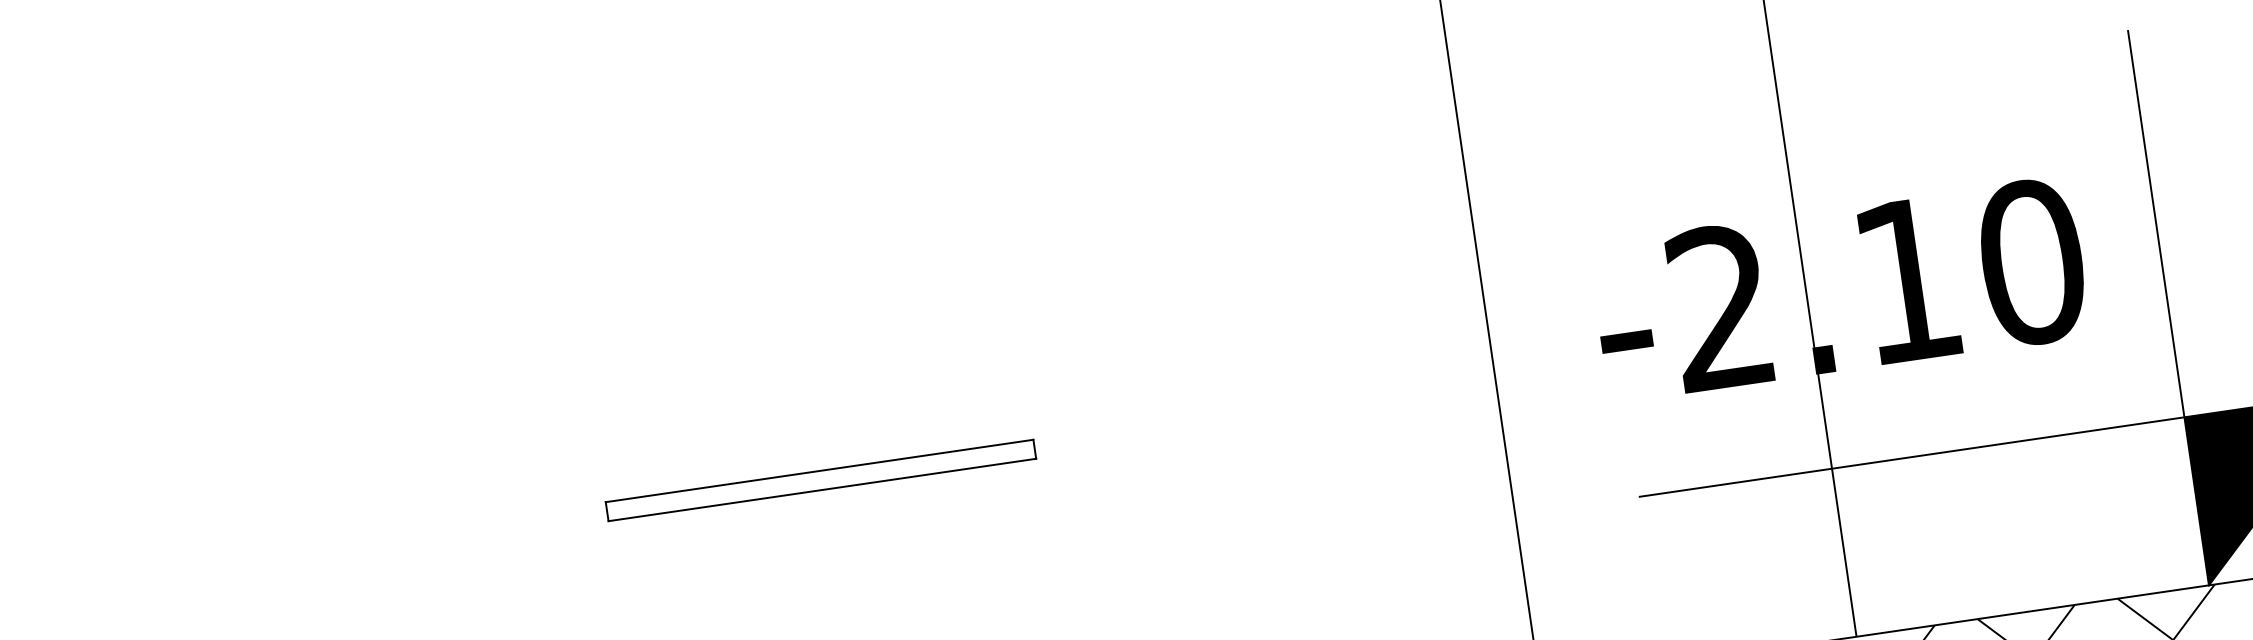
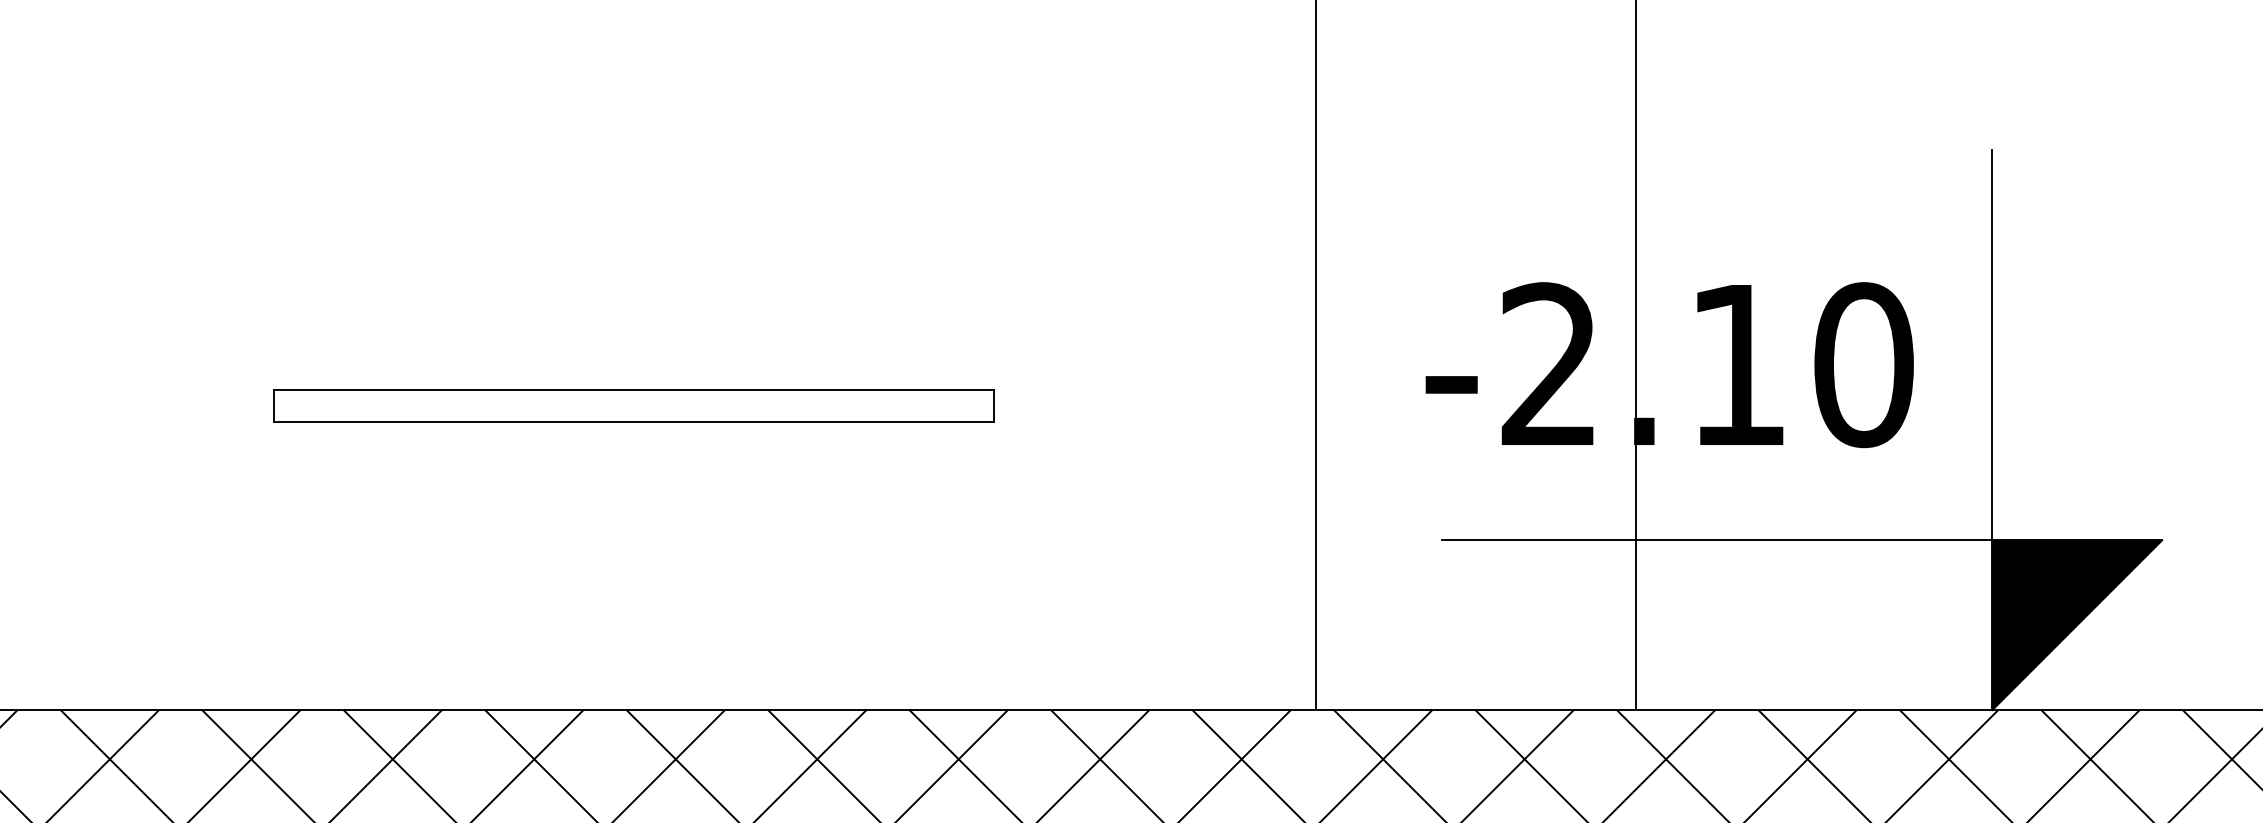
part: (820, 480) -> (633, 405), size x1.67

